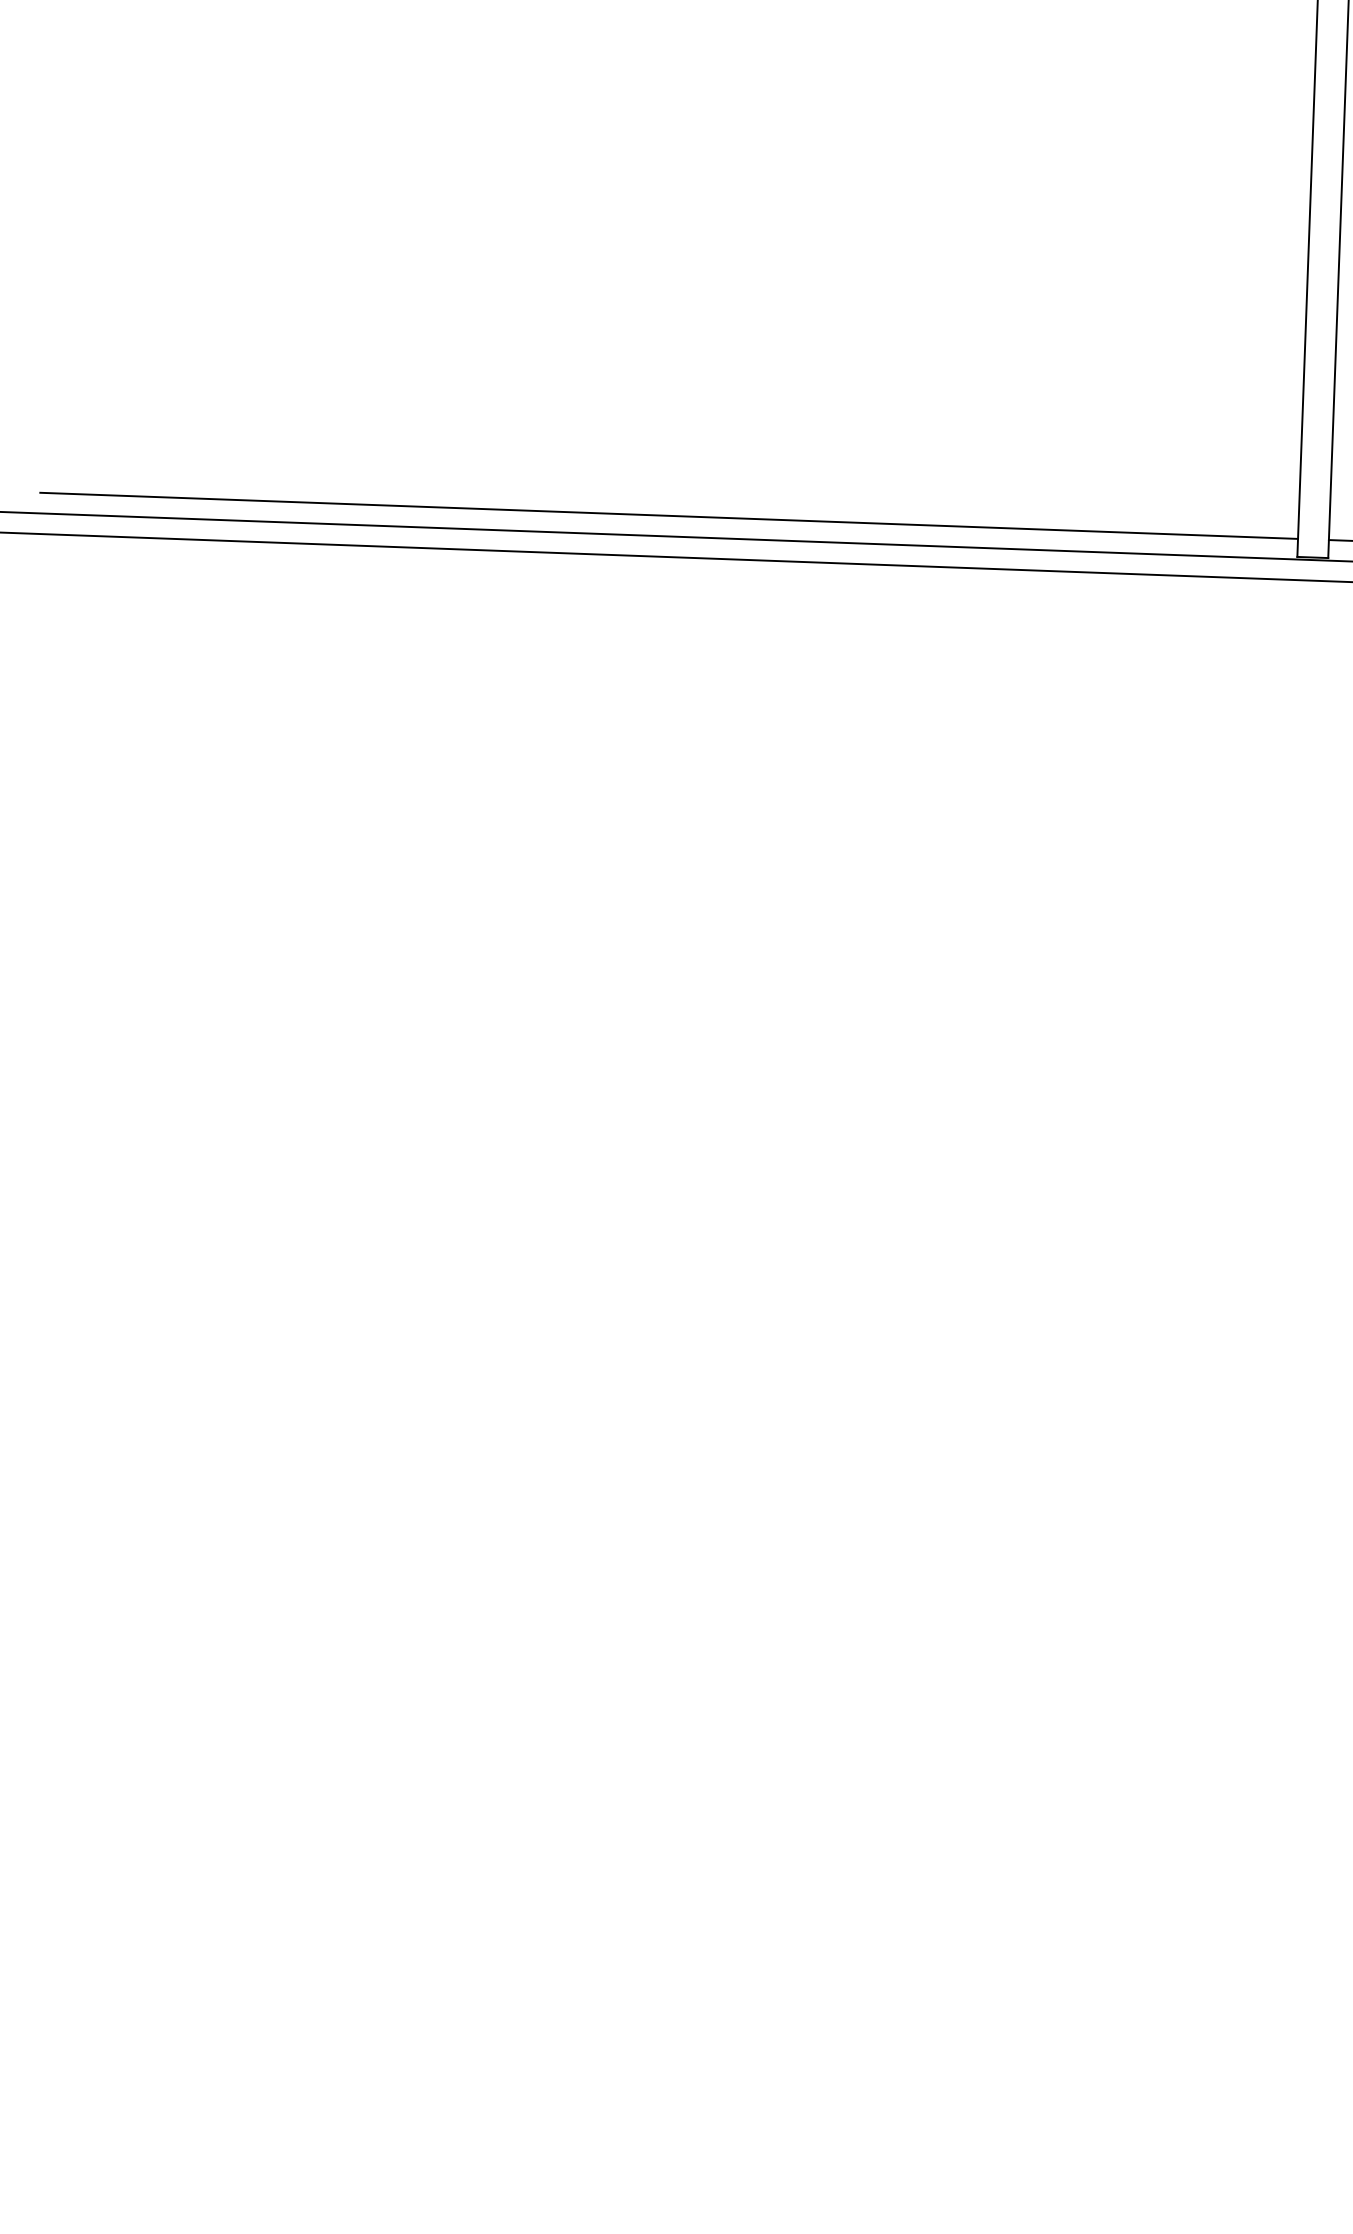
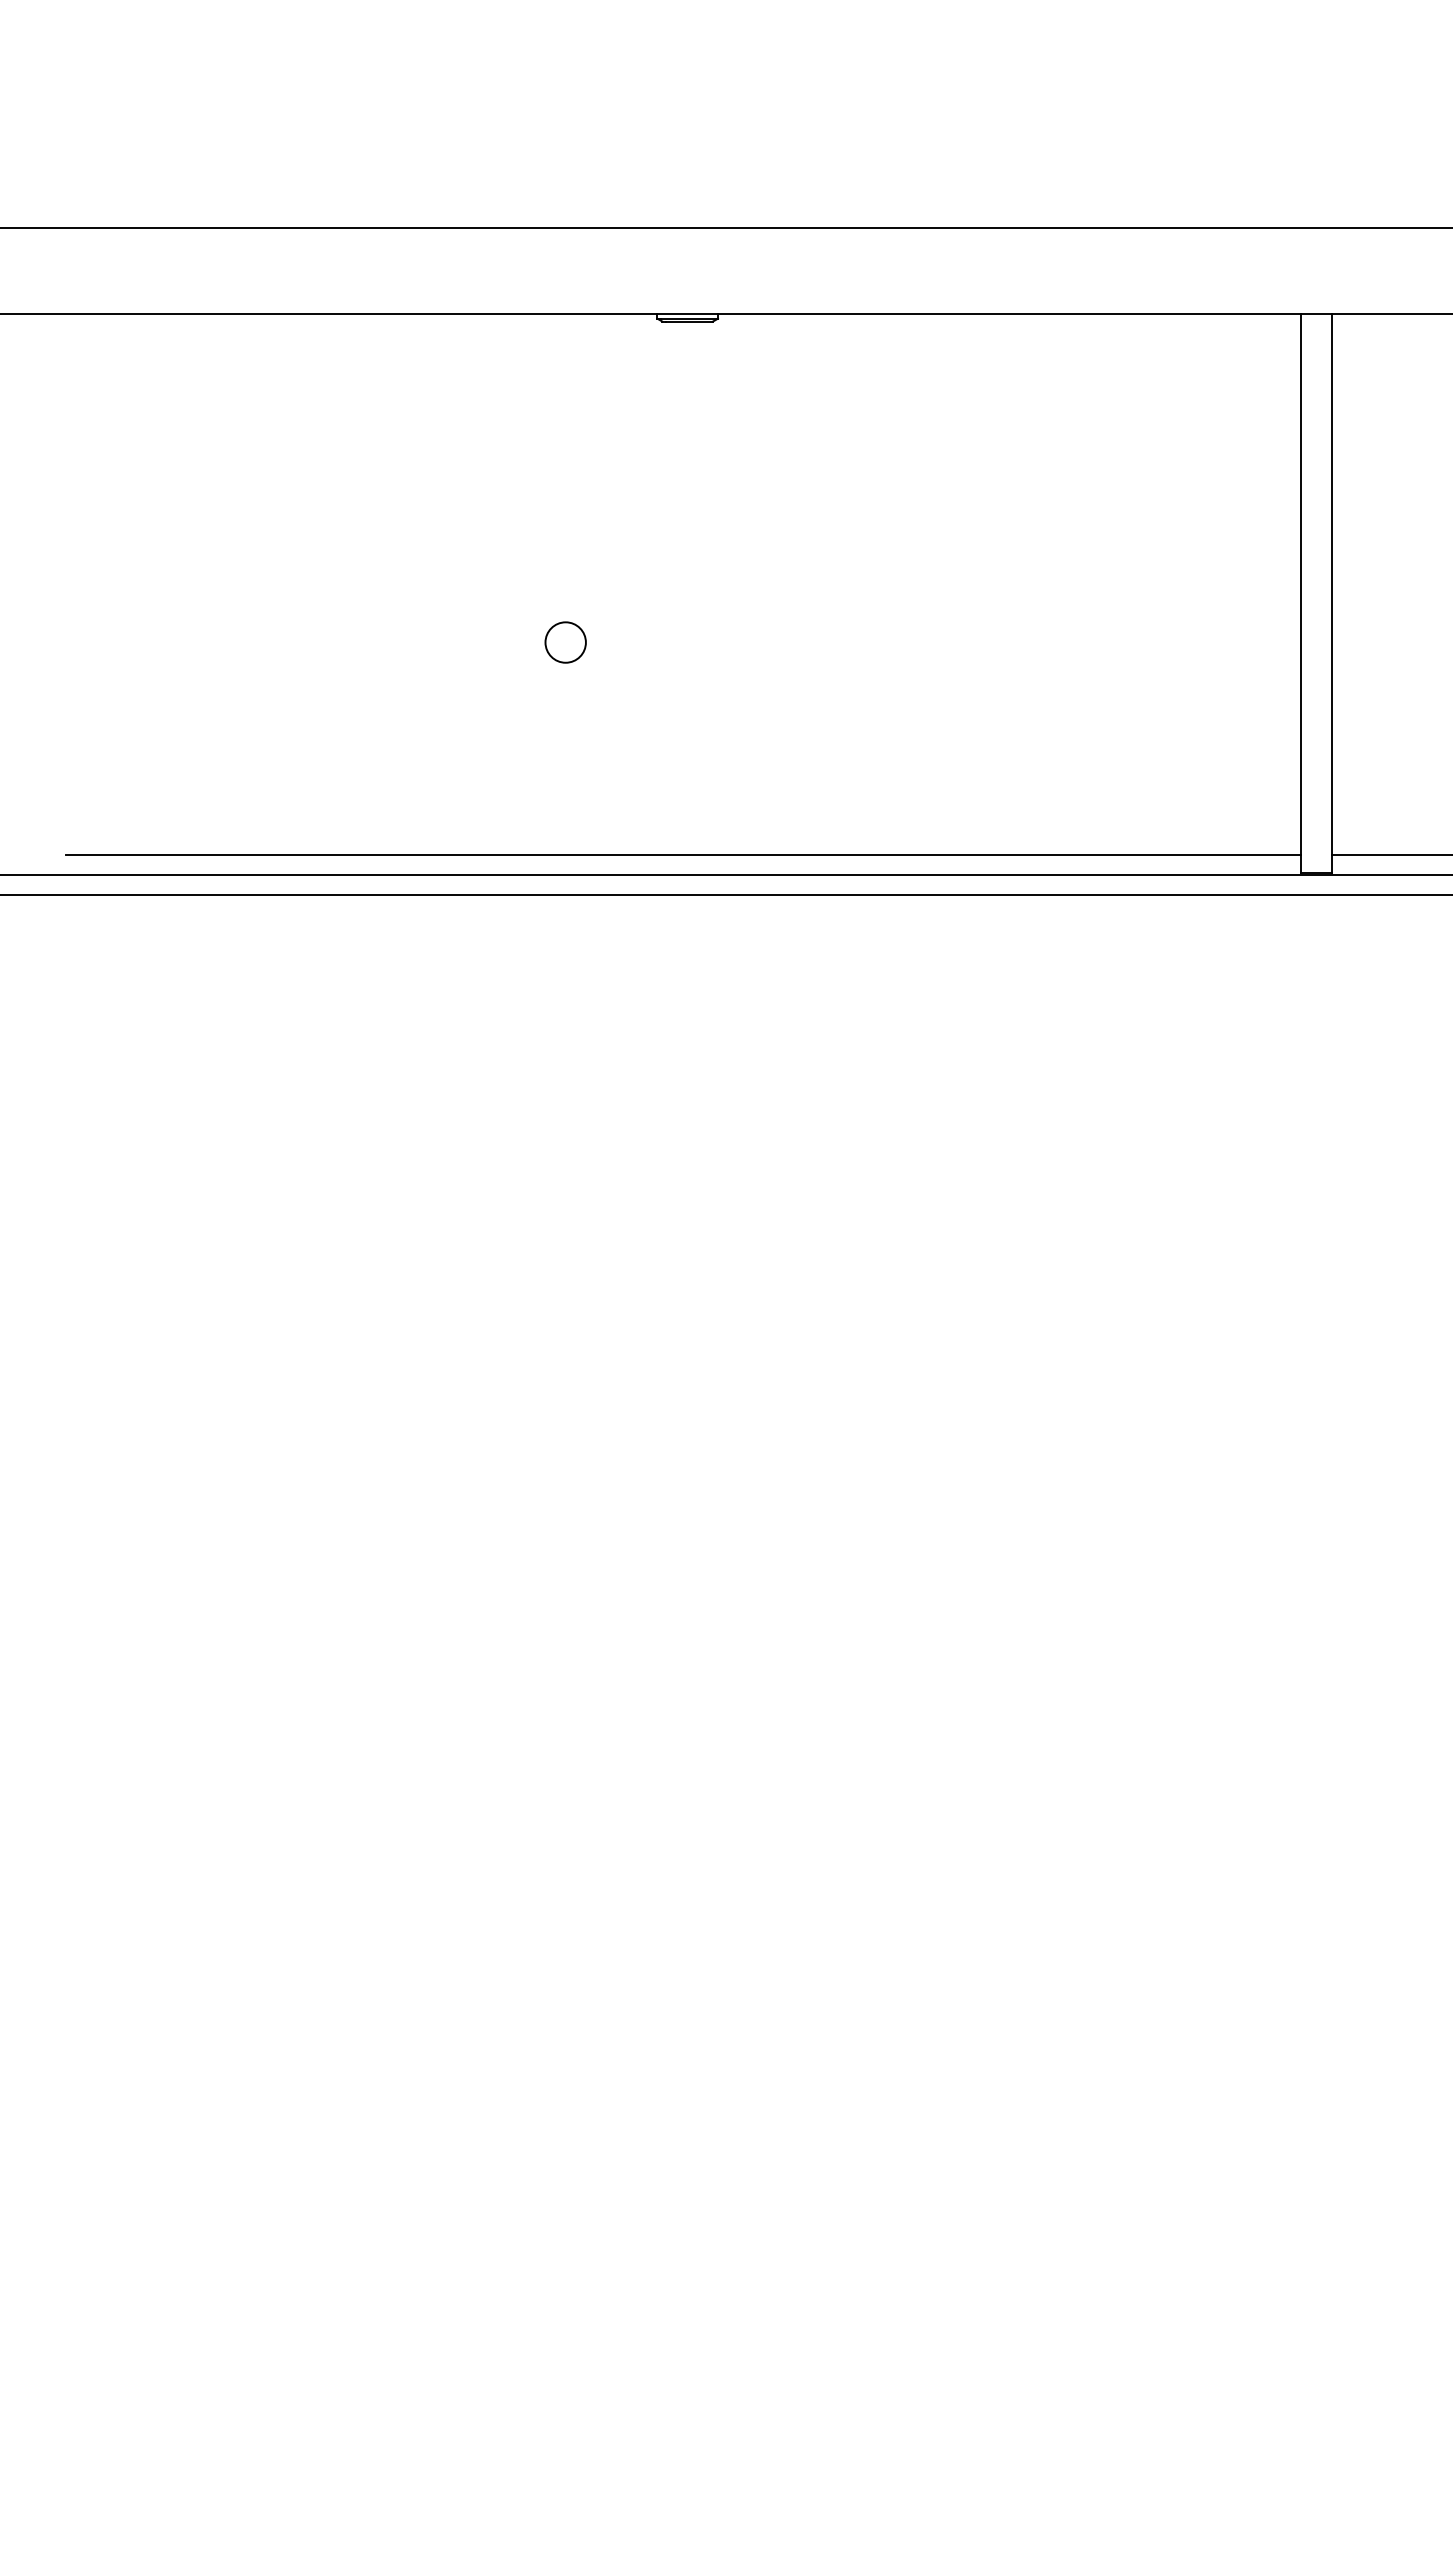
circle: (556, 295) -> (565, 642), added

